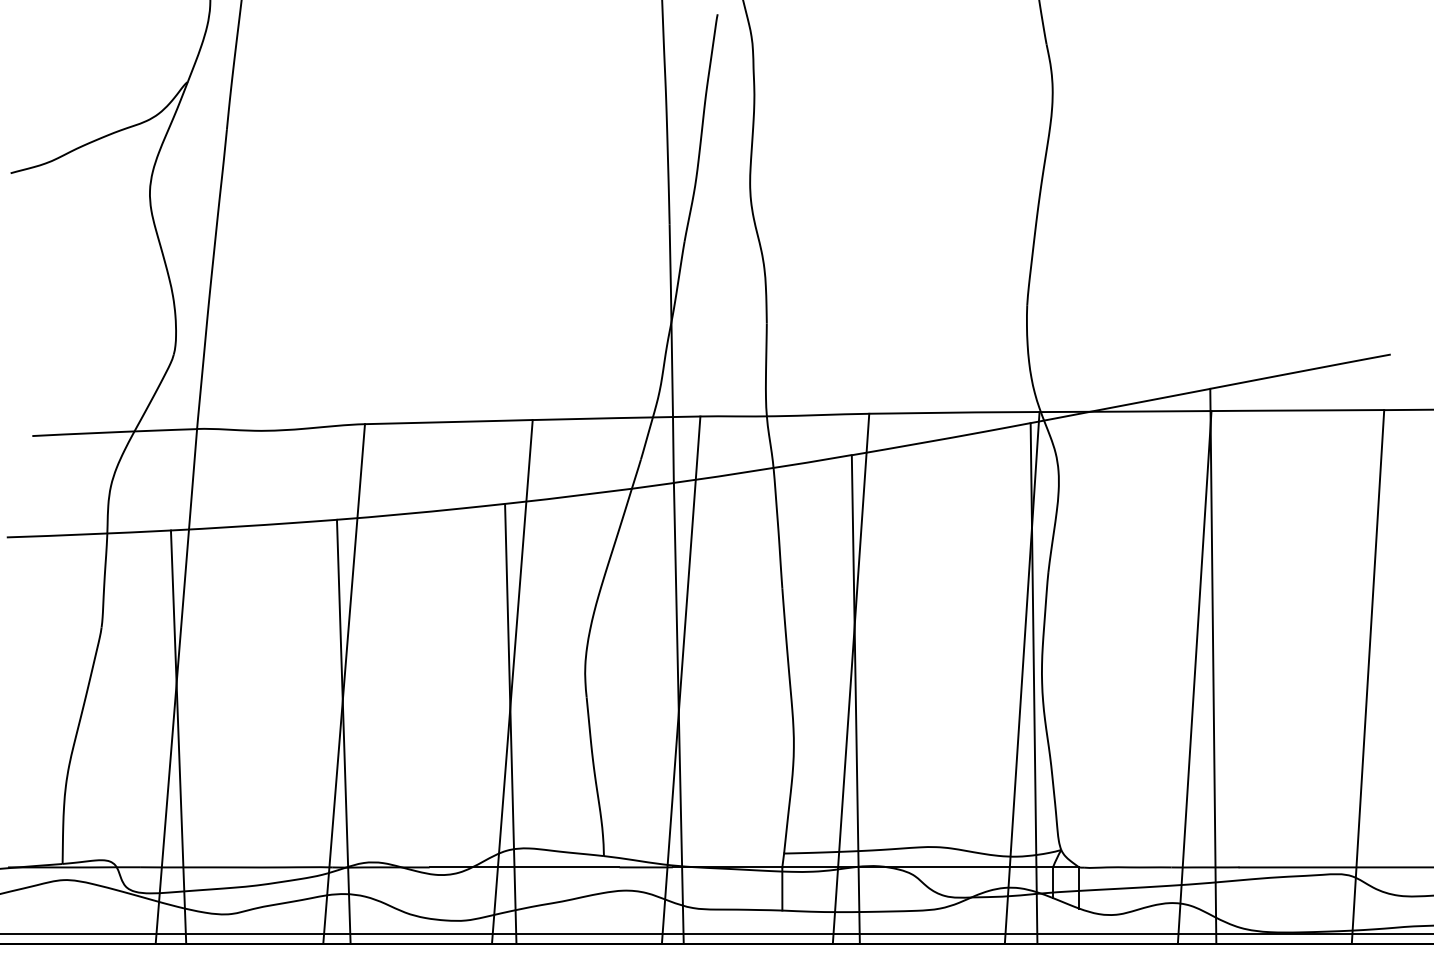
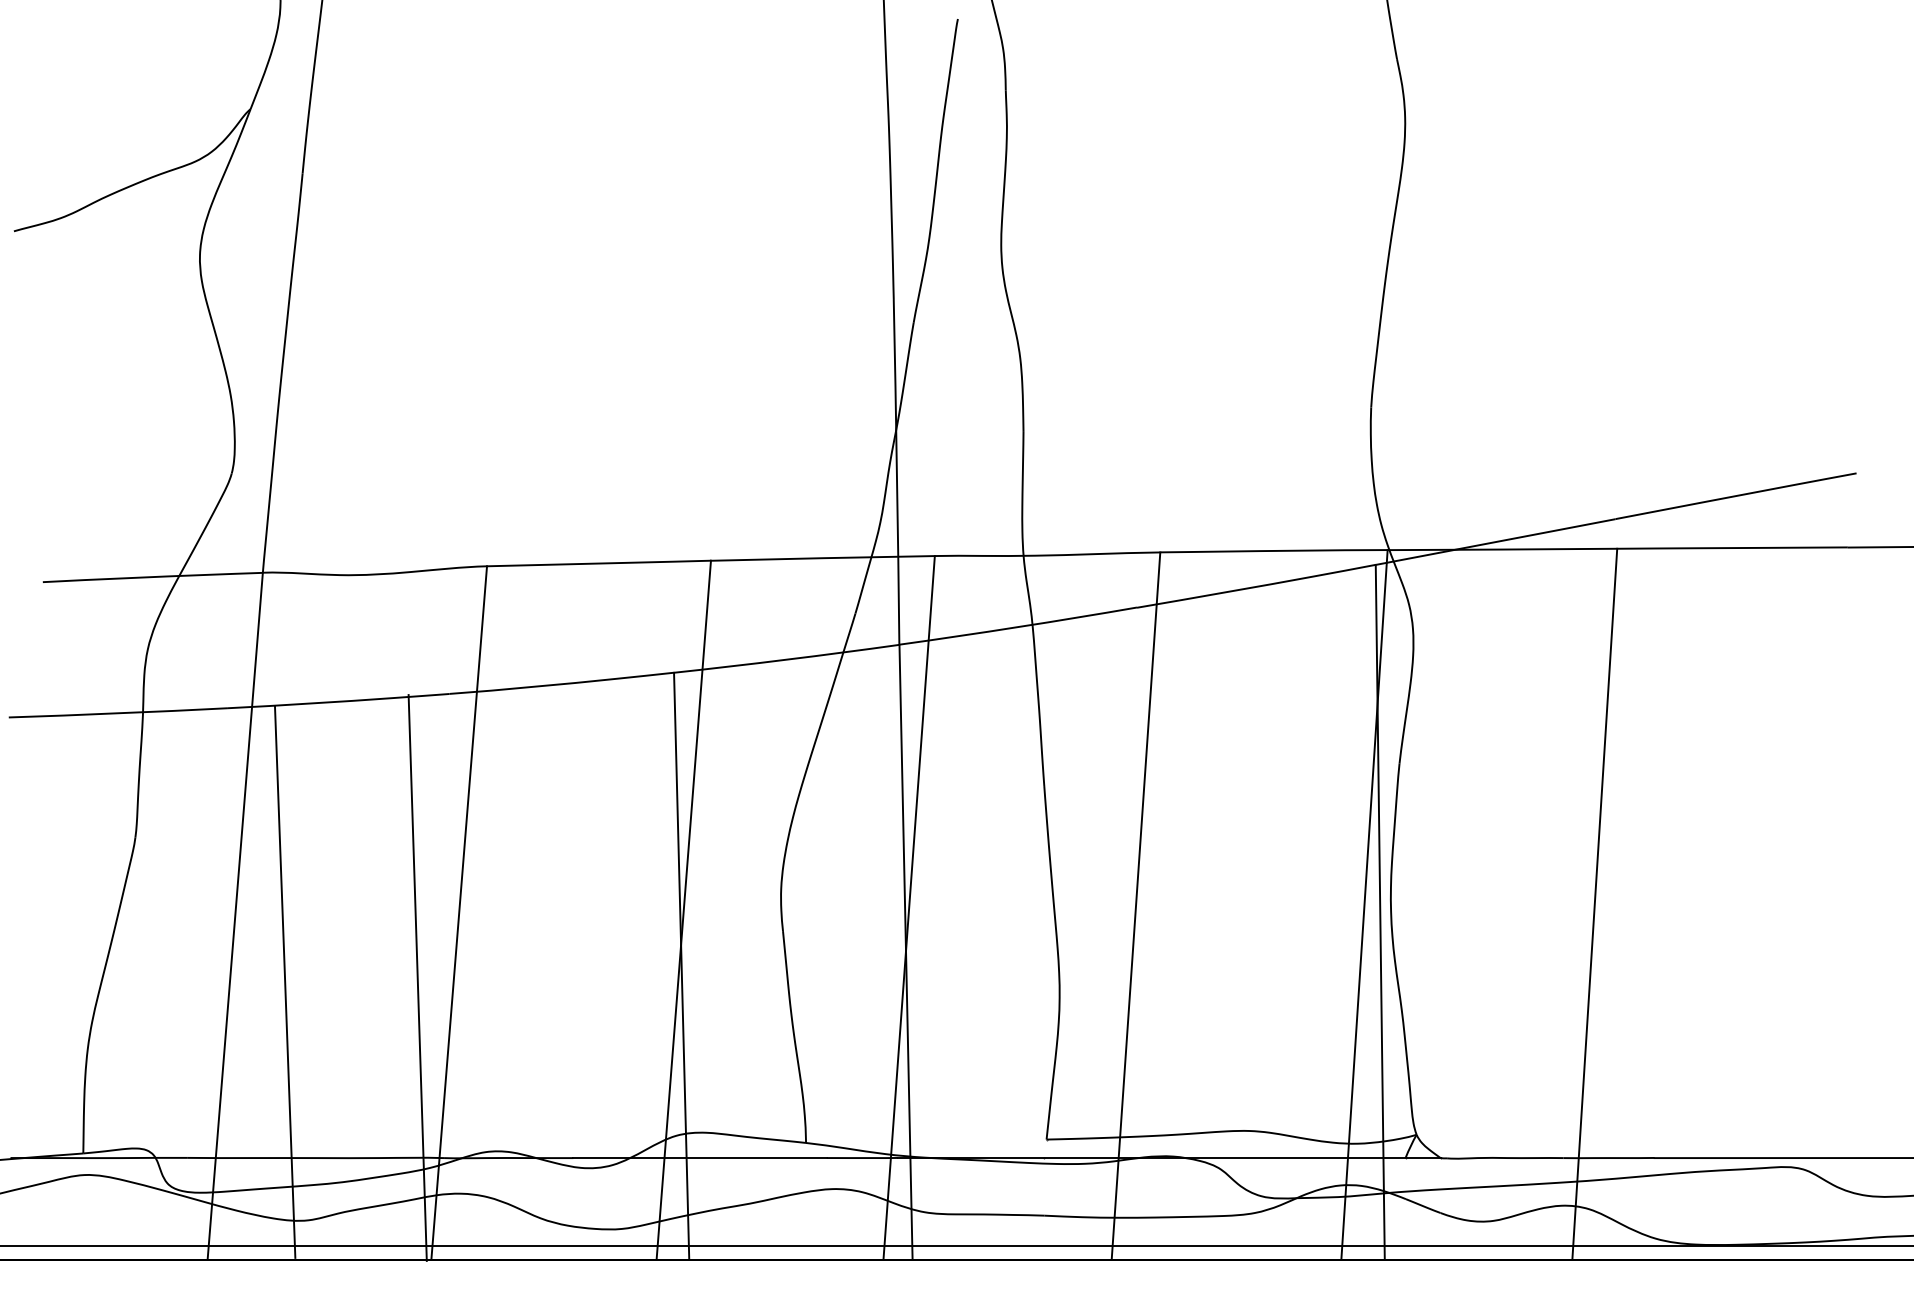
line: (1213, 666) -> (1619, 889), removed
line: (1367, 676) -> (1825, 903), removed
line: (855, 699) -> (1142, 933), removed
line: (343, 731) -> (417, 977), moved
line: (178, 736) -> (284, 981), moved

